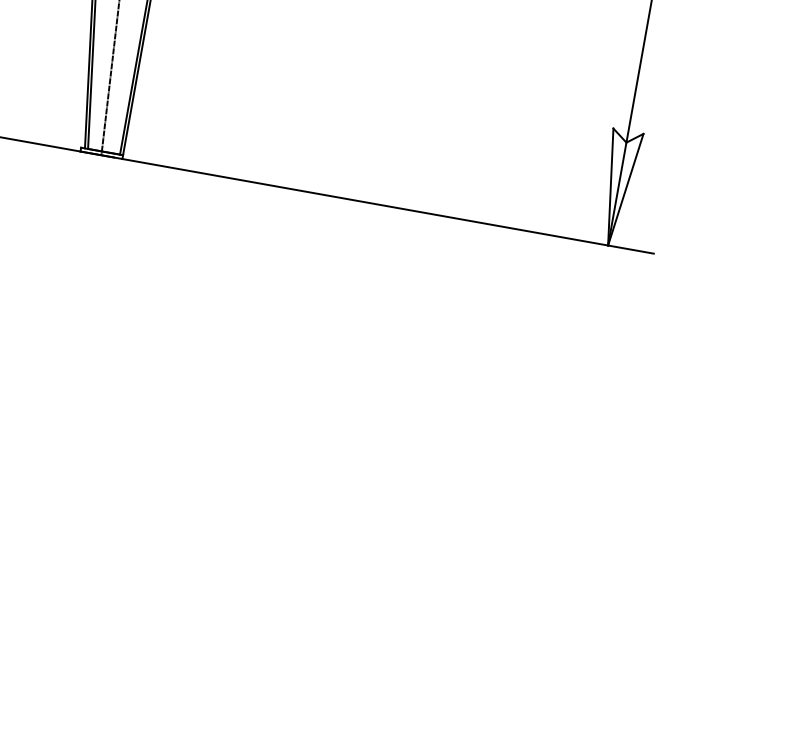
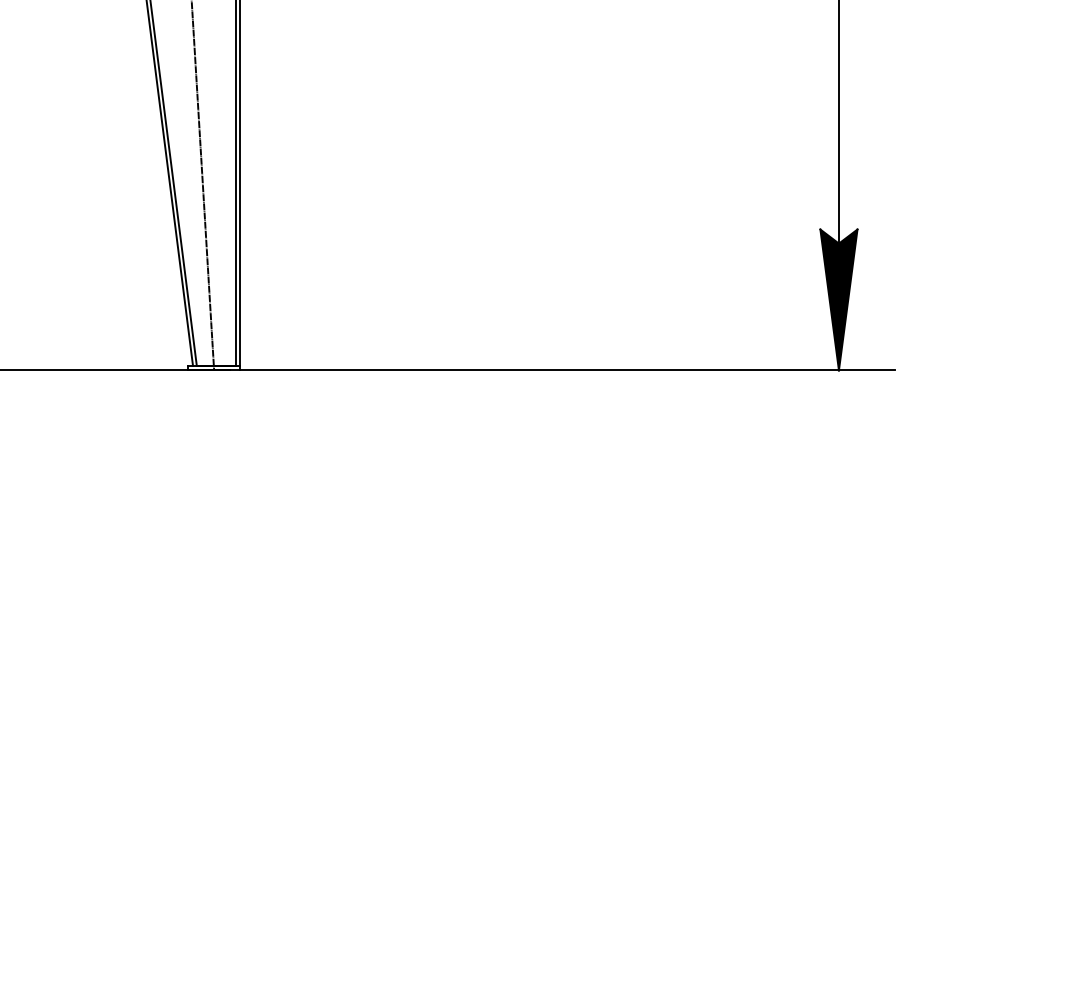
fill: (618, 187) -> (838, 299), added

